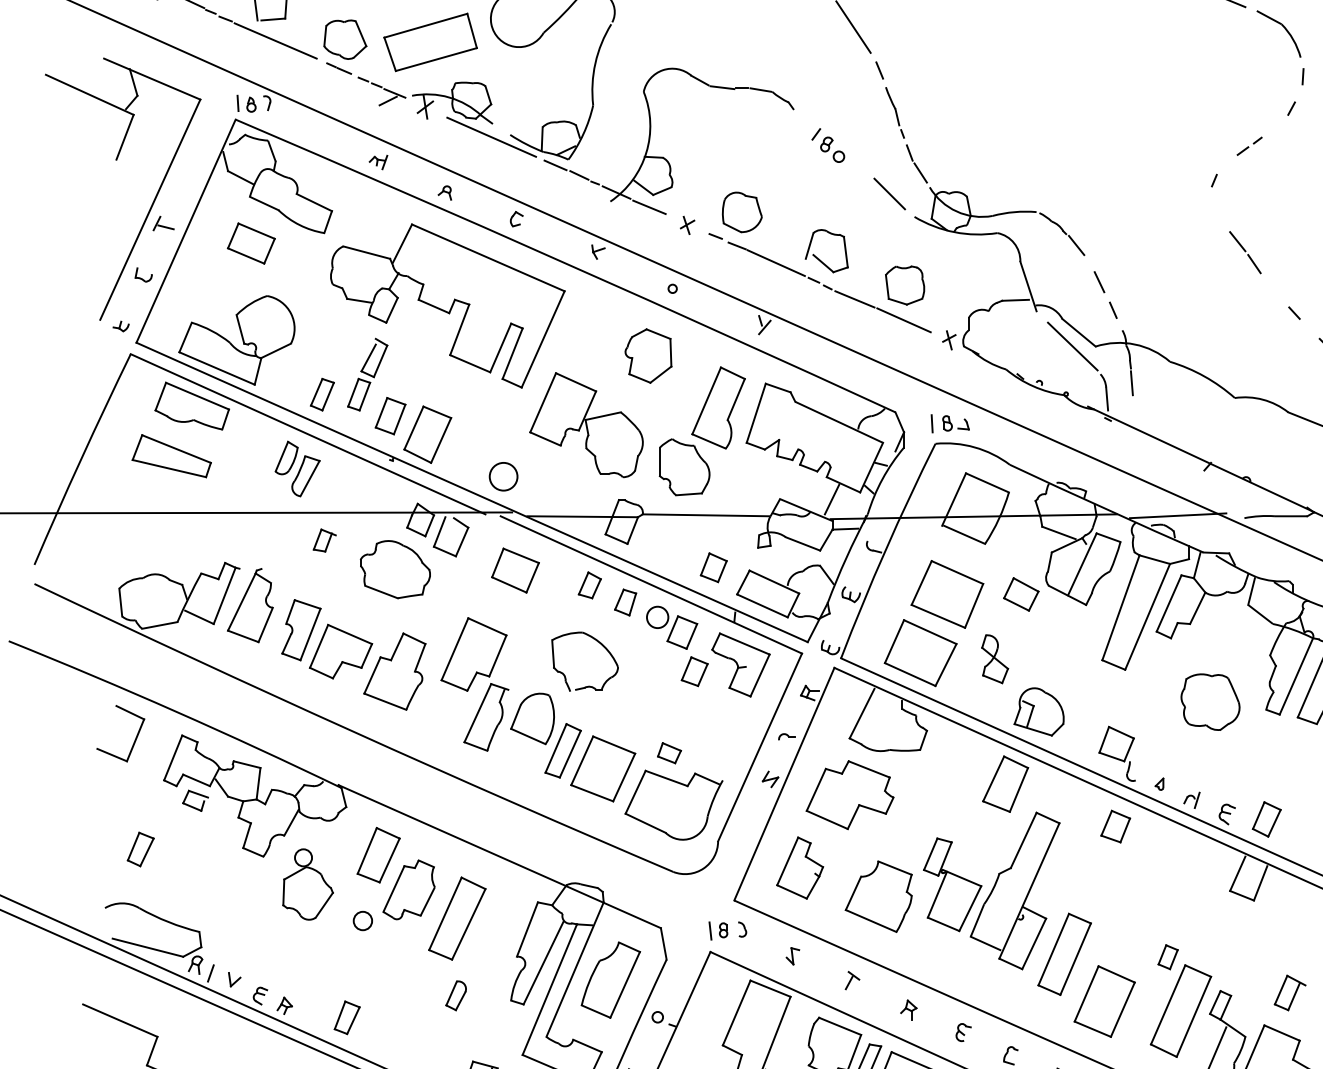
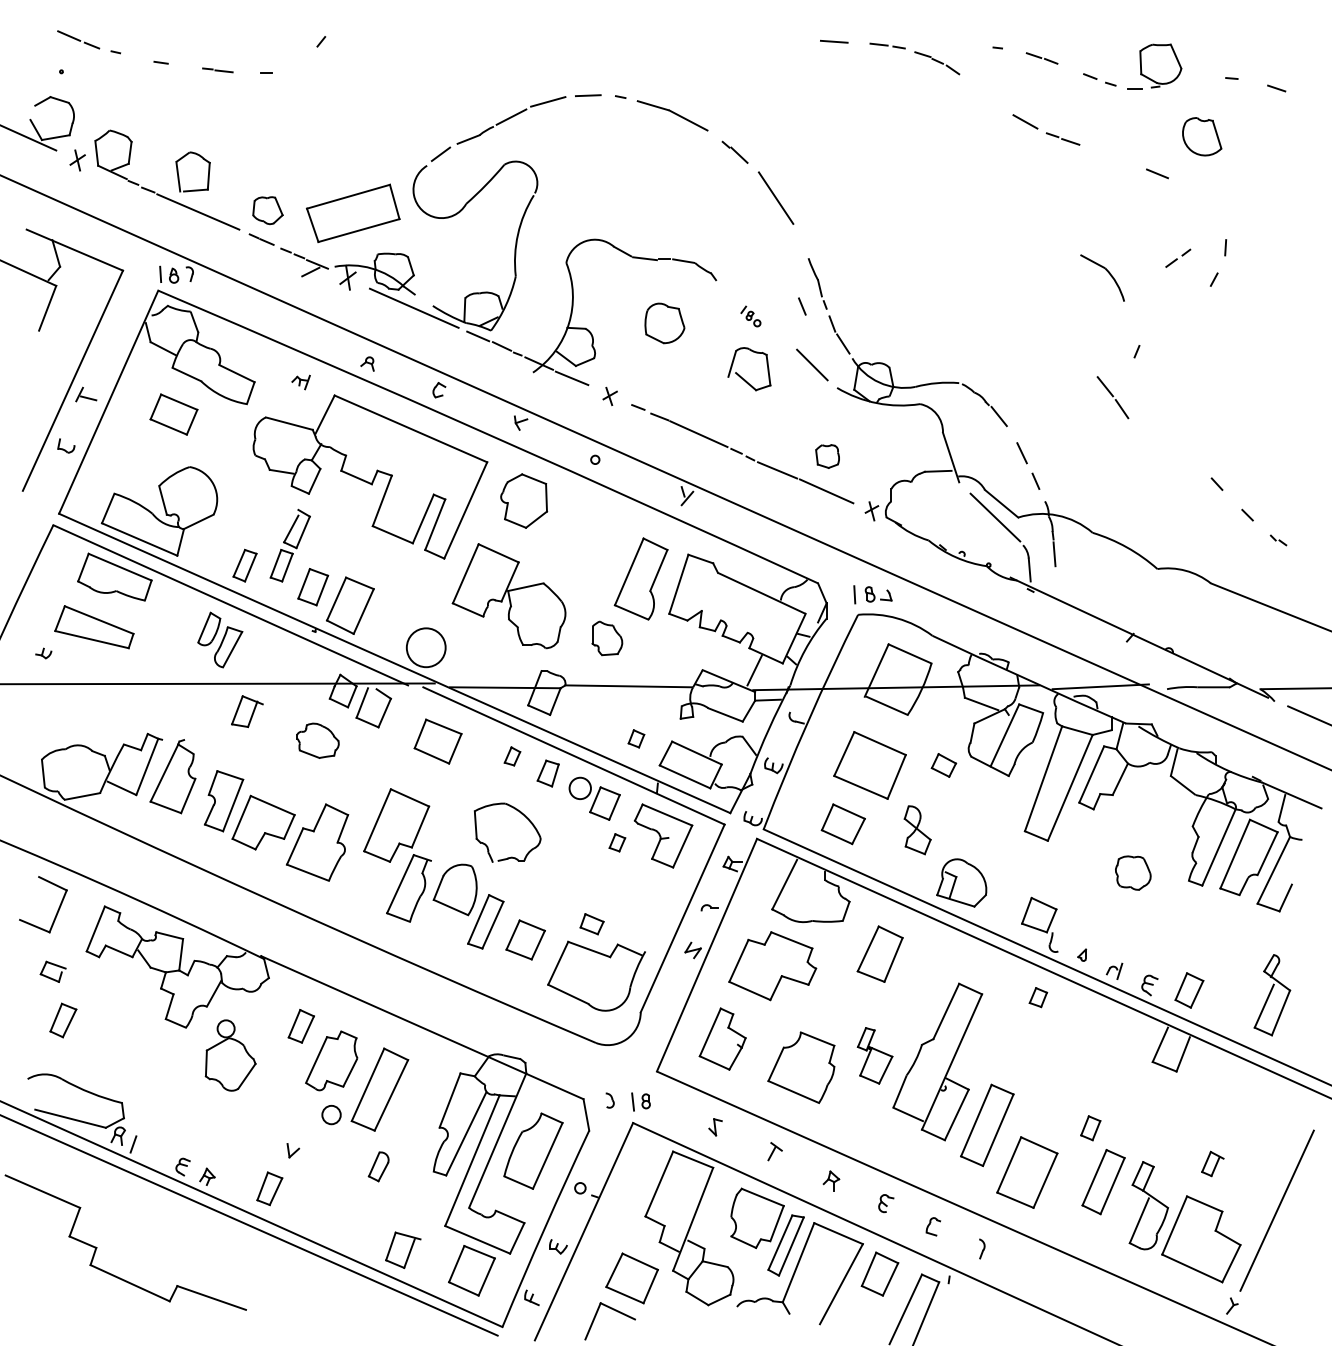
part: (1283, 28) -> (1107, 272), moved
part: (344, 39) -> (267, 210), size x0.7
line: (879, 70) -> (802, 306), moved
part: (827, 145) -> (750, 316), size x0.6
line: (1248, 146) -> (1177, 258), moved
part: (377, 162) -> (300, 382), moved
part: (741, 212) -> (664, 323), moved
part: (1244, 252) -> (1112, 397), moved
part: (818, 258) -> (741, 376), moved
part: (904, 285) -> (827, 456), size x0.6
part: (120, 326) -> (43, 653), moved
part: (648, 355) -> (524, 500), moved
part: (684, 467) -> (607, 638), size x0.6
circle: (503, 476) -> (426, 647), size x1.4
part: (324, 540) -> (247, 711), size x1.4
part: (713, 567) -> (636, 738), size x0.6
part: (394, 569) -> (317, 740), size x0.6
part: (589, 585) -> (512, 756), size x0.7
part: (1020, 594) -> (943, 765), size x0.7
part: (920, 653) -> (843, 824), size x0.6
part: (694, 671) -> (617, 842), size x0.6
part: (1210, 701) -> (1133, 872), size x0.6
part: (602, 768) -> (525, 939), size x0.6
part: (1004, 783) -> (879, 953), moved
part: (194, 800) -> (52, 971), moved
part: (1115, 826) -> (1038, 997), size x0.6
part: (378, 855) -> (301, 1026), size x0.6
part: (951, 884) -> (874, 1055), size x0.6
circle: (362, 921) -> (331, 1115), moved
part: (741, 929) -> (609, 1100), moved
part: (234, 979) -> (293, 1150), moved
part: (1289, 992) -> (1212, 1163), size x0.7
part: (1180, 1010) -> (1103, 1181), size x0.7

